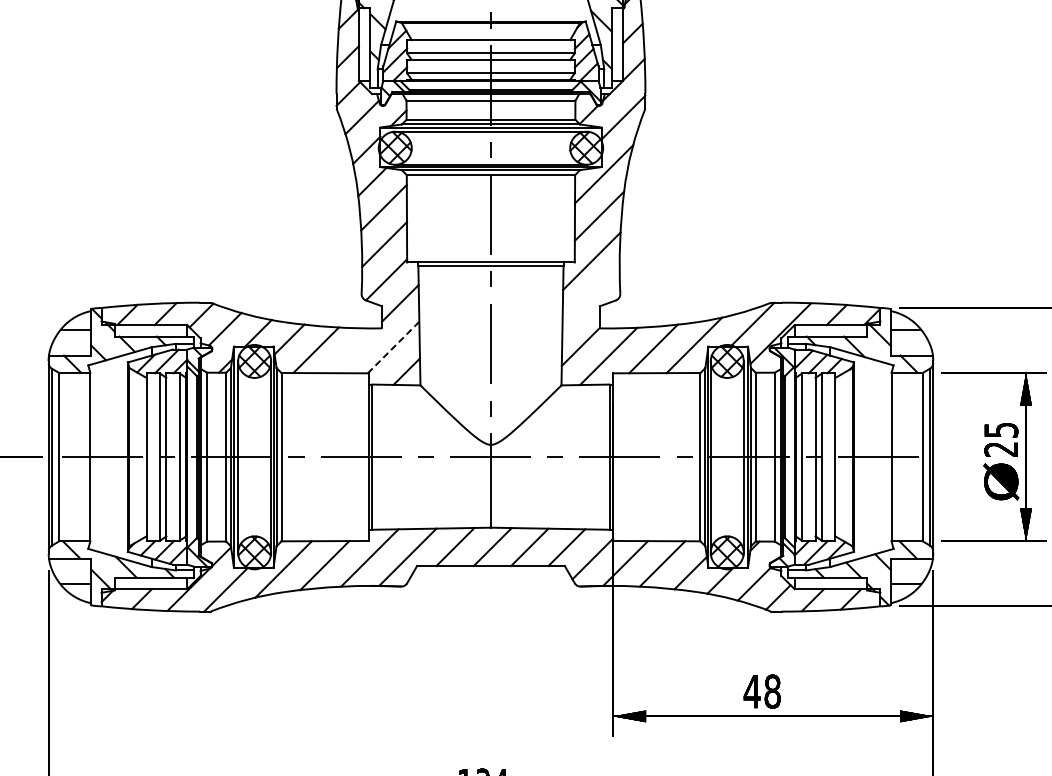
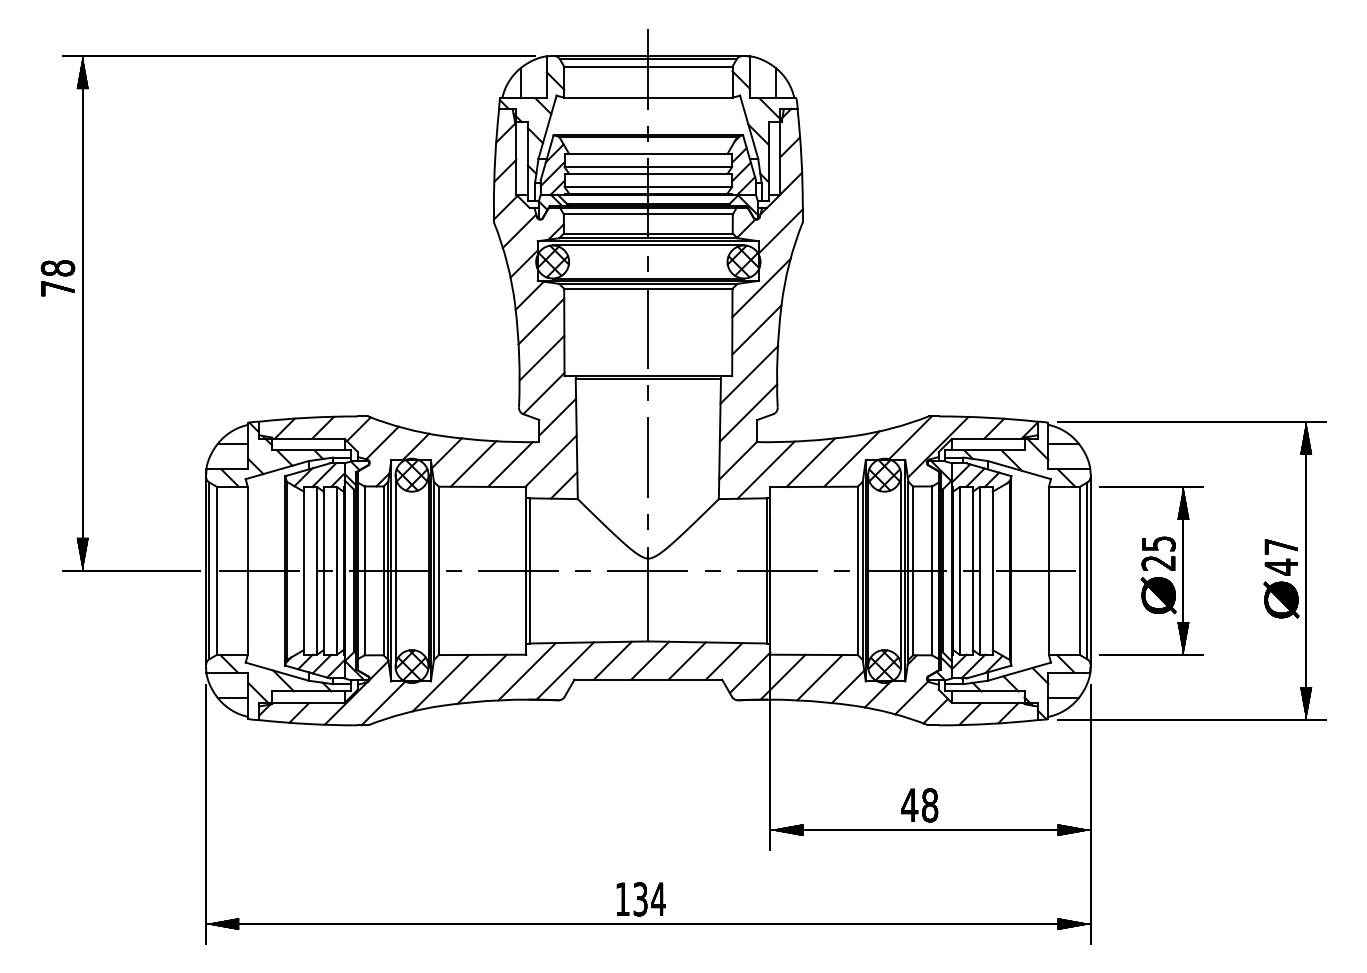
line: (591, 298) -> (748, 412), added
line: (393, 347) -> (550, 461), dashed -> solid
line: (352, 350) -> (509, 464), added

